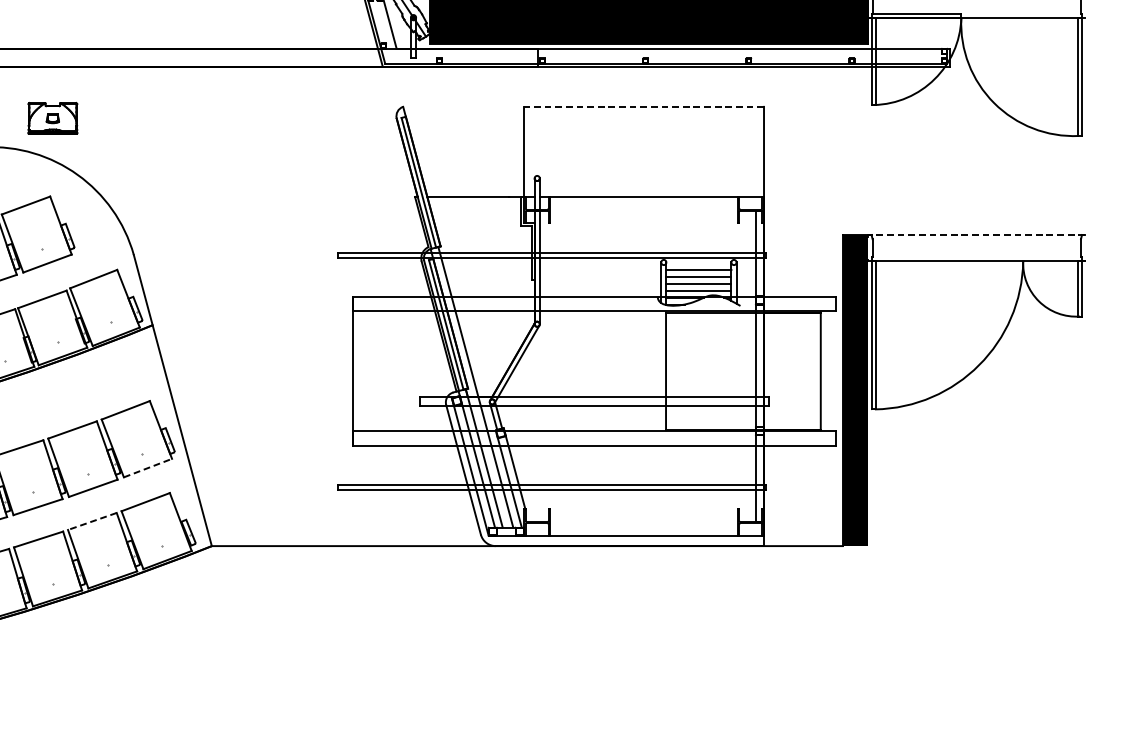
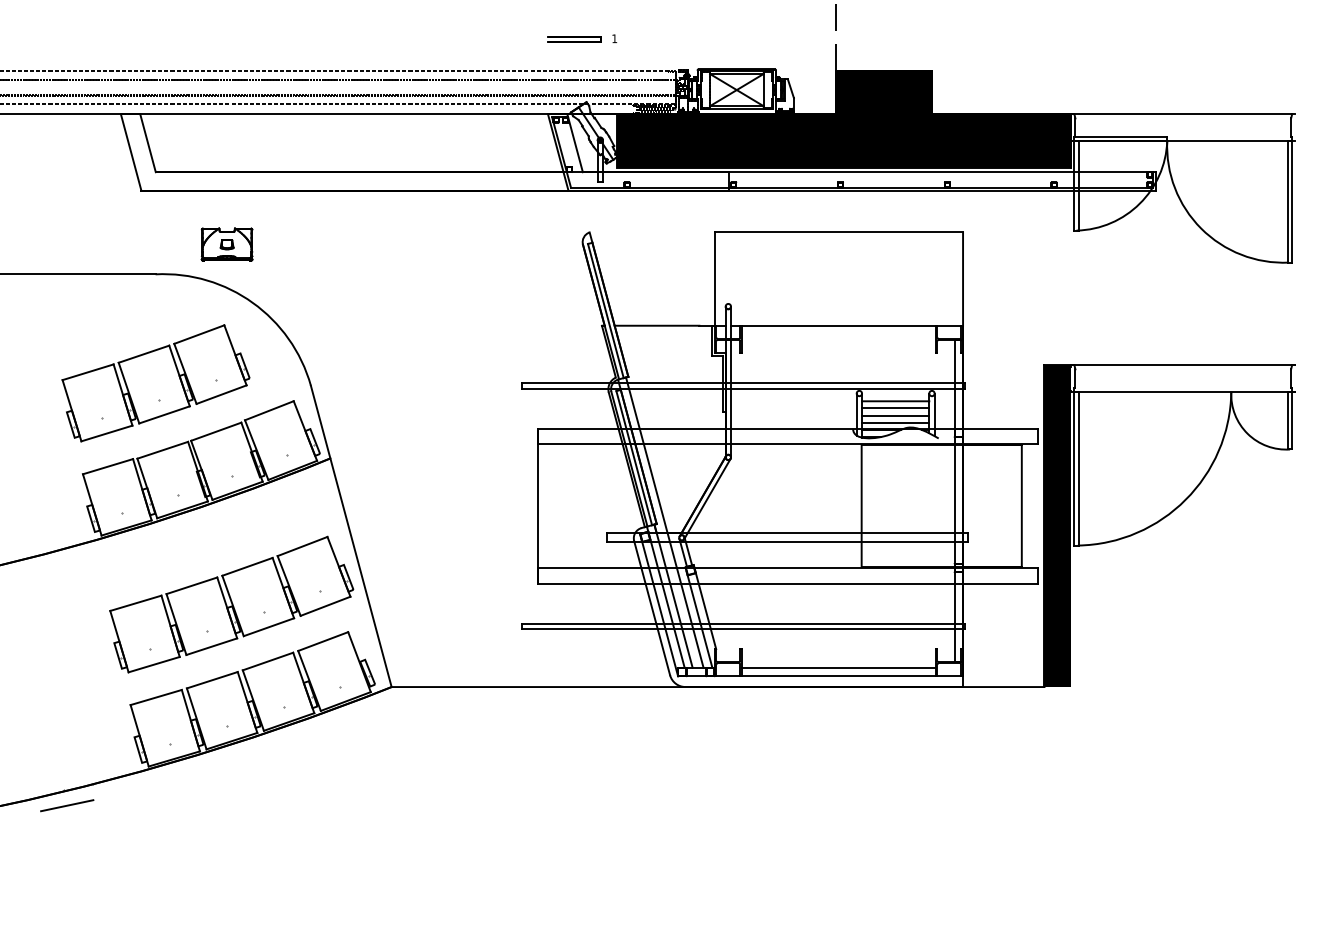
line: (643, 106) -> (838, 232), dashed -> solid
line: (976, 235) -> (1182, 365), dashed -> solid
line: (147, 468) -> (325, 606), dashed -> solid
line: (92, 521) -> (268, 661), dashed -> solid
line: (643, 527) -> (838, 667), added

